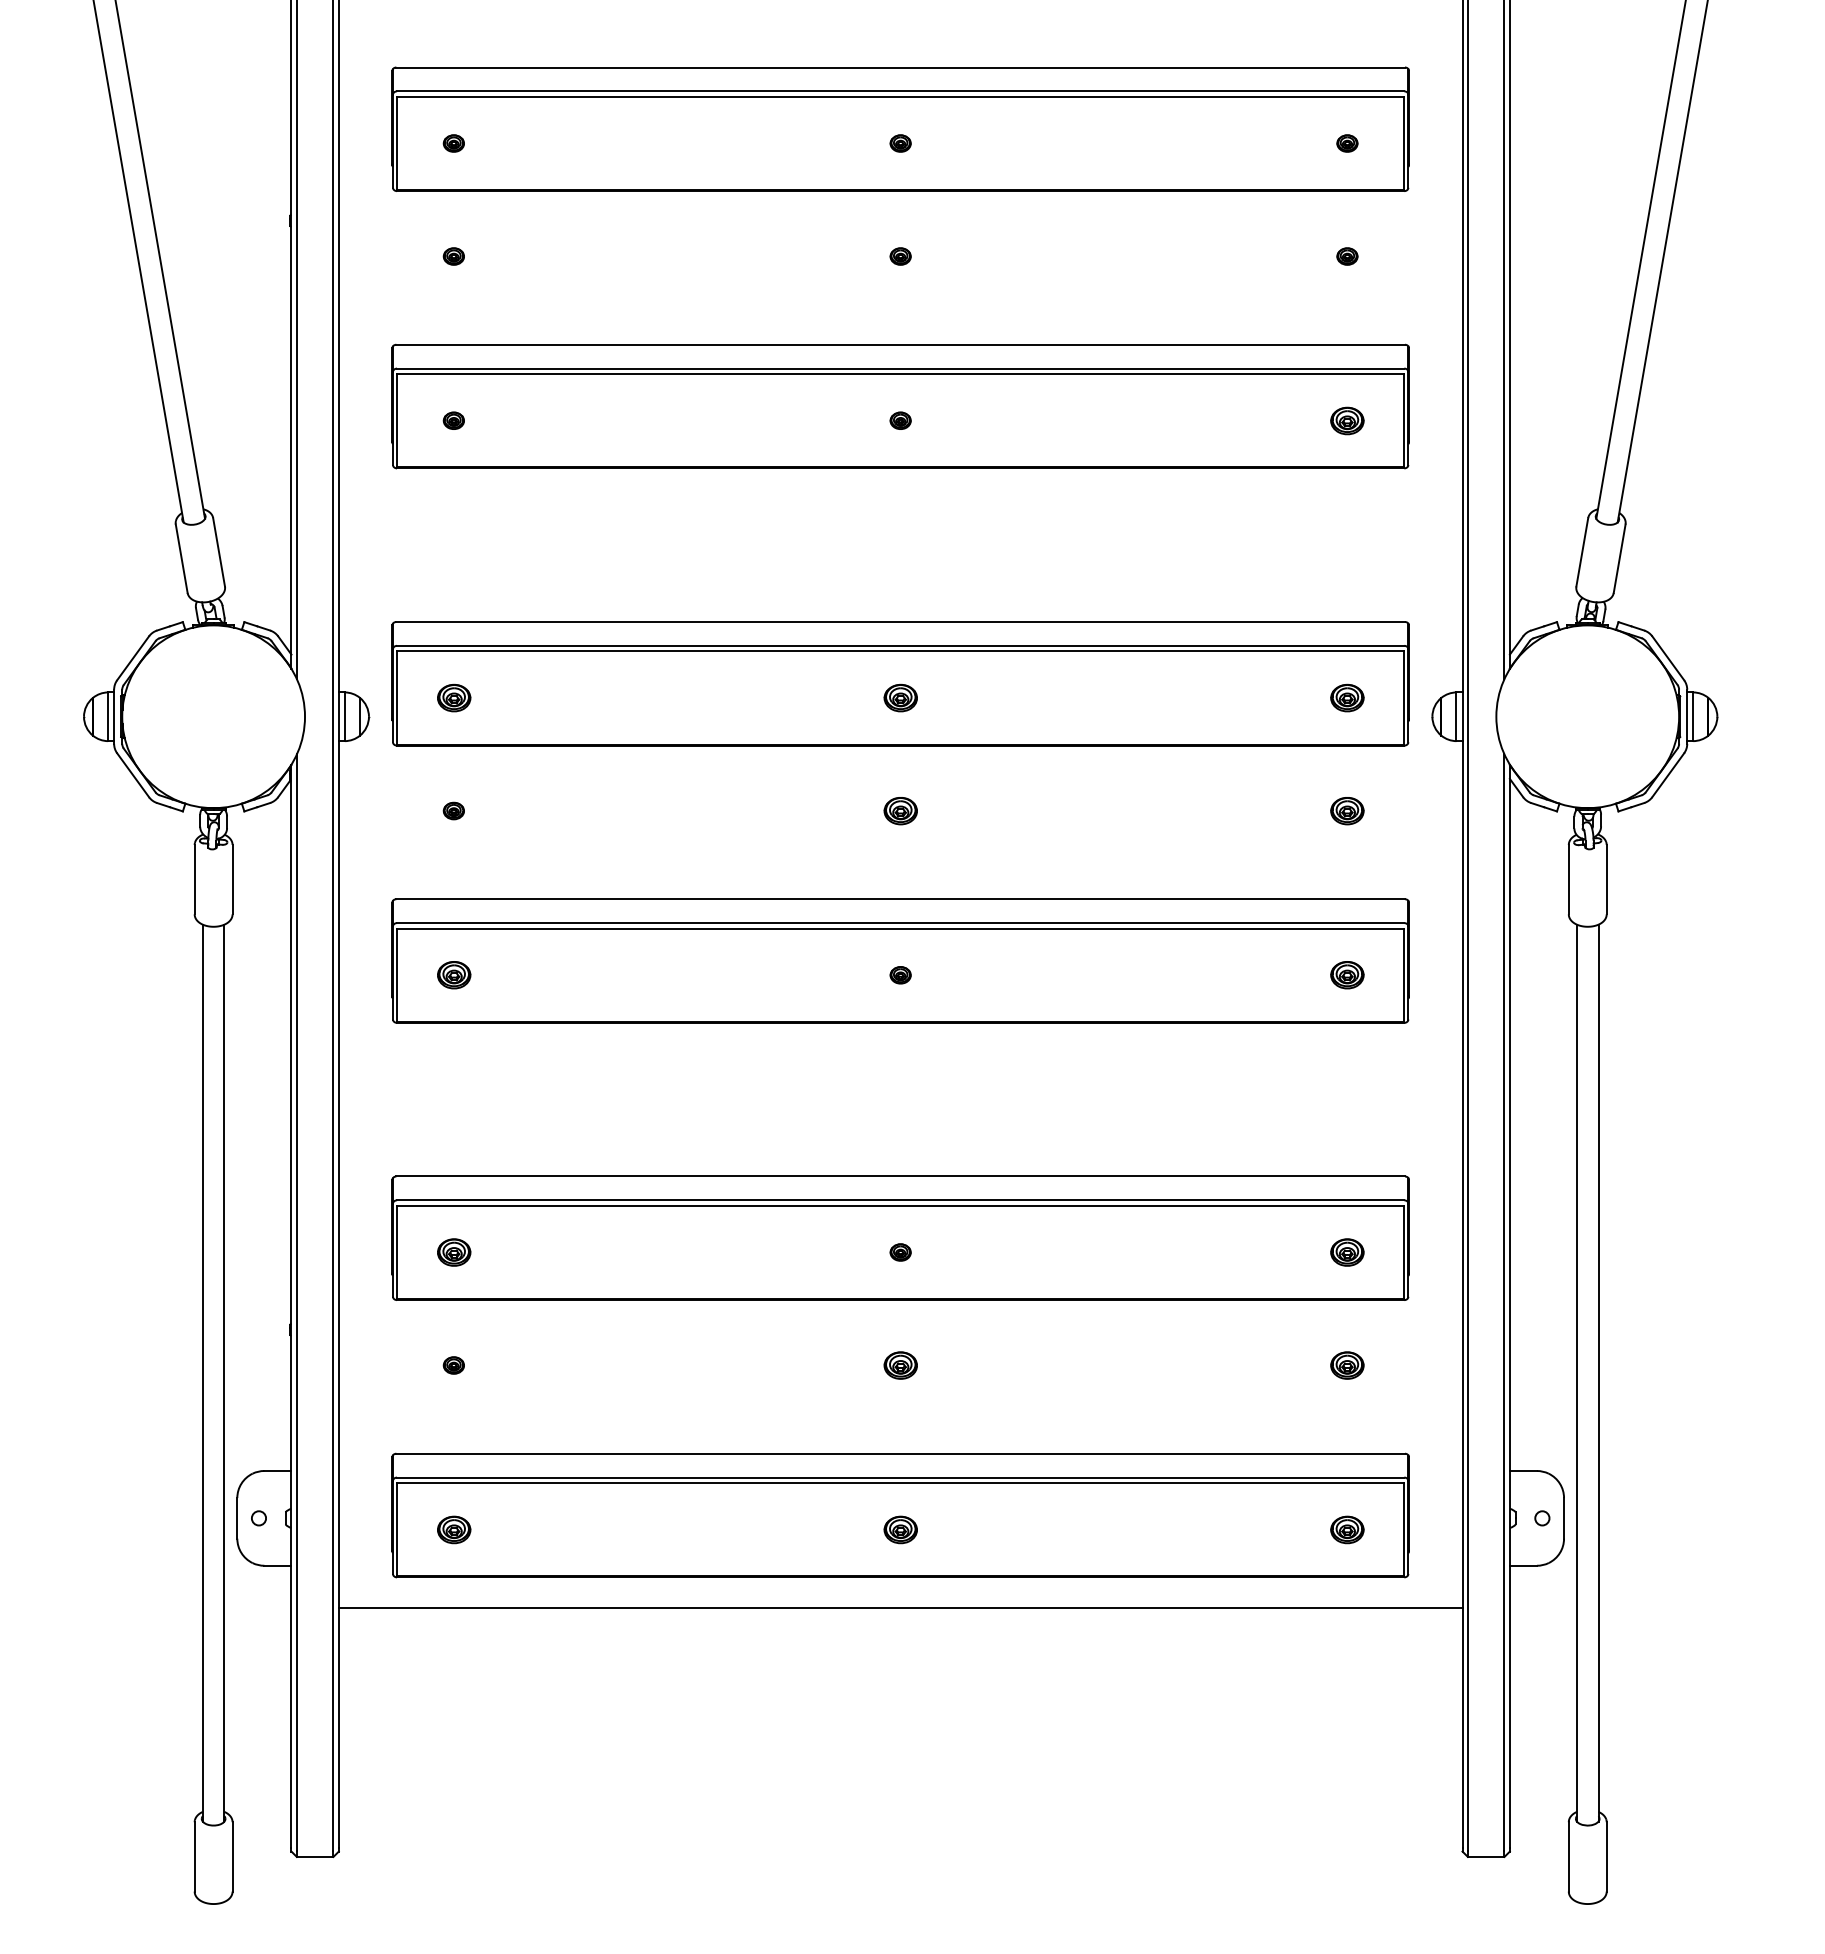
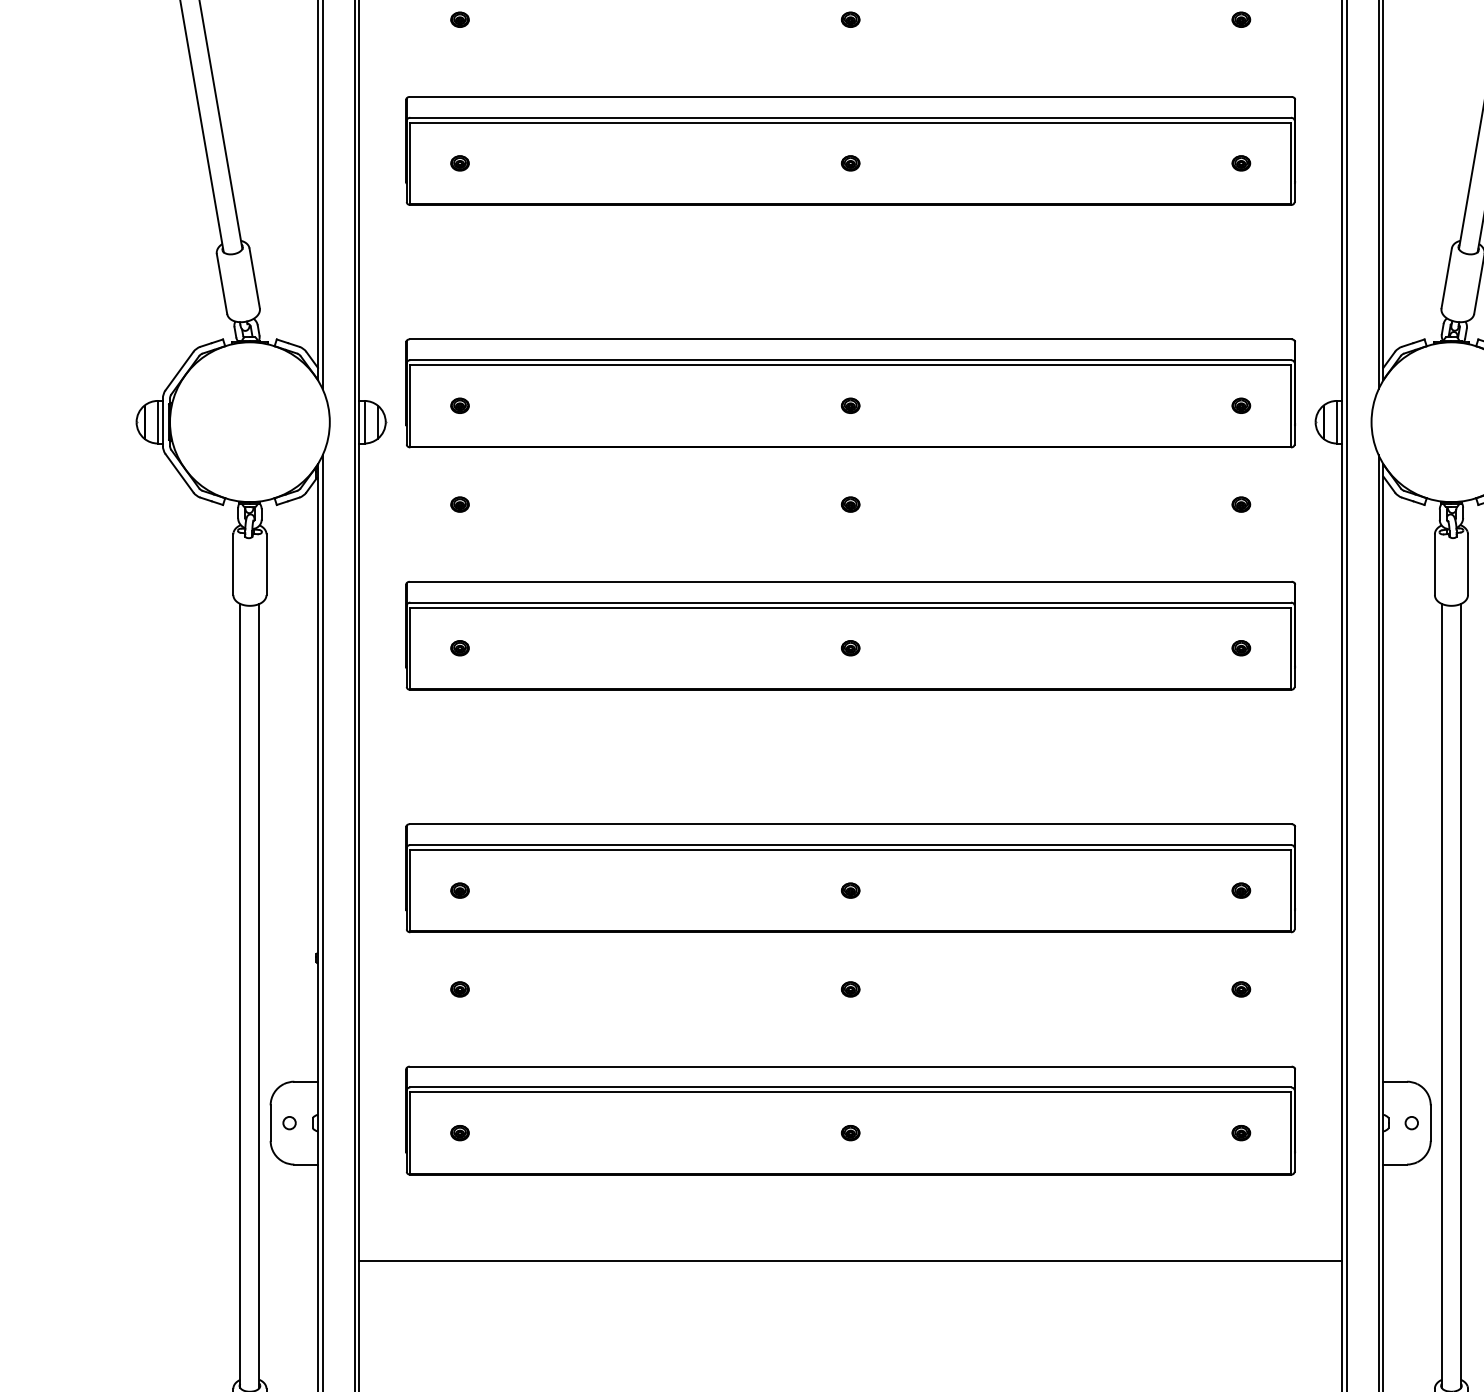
part: (1347, 420) -> (1241, 163), size x0.62
part: (453, 697) -> (459, 405), size x0.62
part: (900, 697) -> (850, 405), size x0.62
part: (1347, 697) -> (1241, 405), size x0.62
part: (900, 810) -> (850, 504), size x0.62
part: (1347, 810) -> (1241, 504), size x0.62
part: (453, 975) -> (459, 648), size x0.62
part: (1347, 975) -> (1241, 648), size x0.62
part: (453, 1252) -> (459, 890), size x0.62
part: (1347, 1252) -> (1241, 890), size x0.62
part: (900, 1365) -> (850, 989), size x0.62
part: (1347, 1365) -> (1241, 989), size x0.62
part: (453, 1529) -> (459, 1132), size x0.62
part: (900, 1529) -> (850, 1132), size x0.62
part: (1347, 1529) -> (1241, 1132), size x0.62
line: (900, 1608) -> (850, 1261), moved

